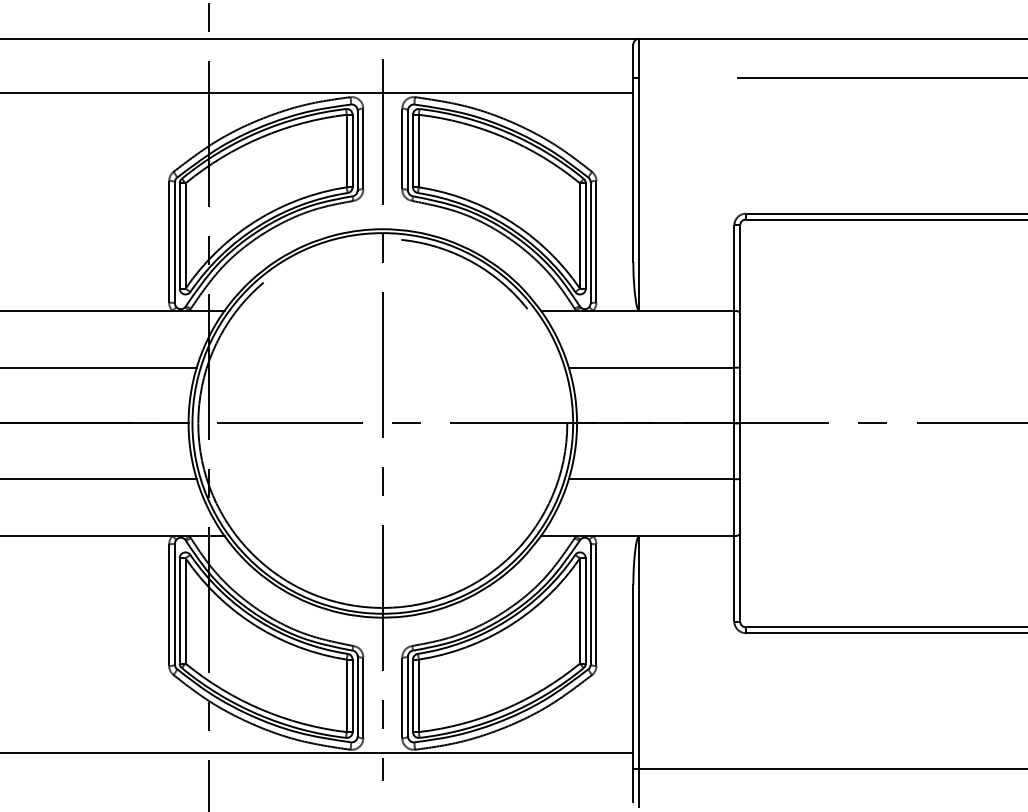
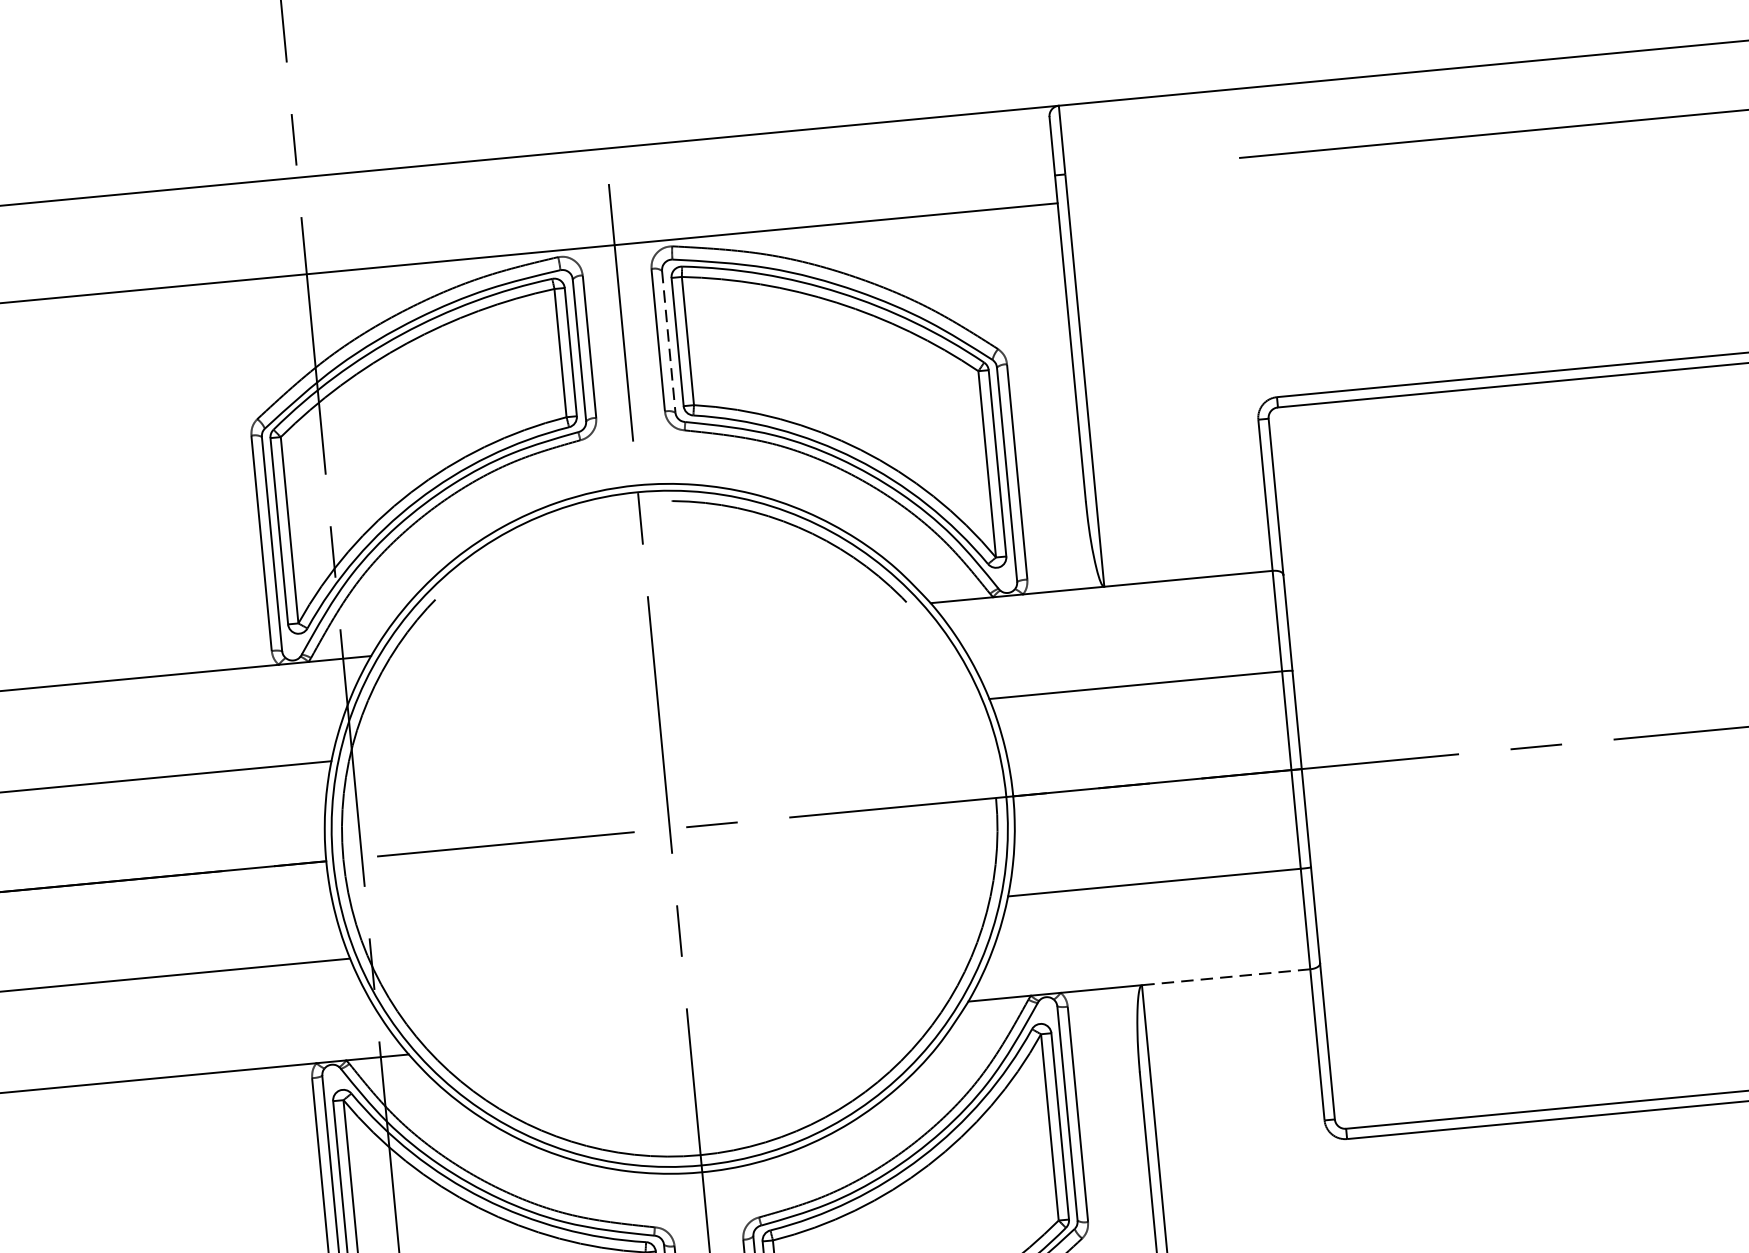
line: (408, 150) -> (669, 341), solid -> dashed
line: (686, 536) -> (1225, 977), solid -> dashed

